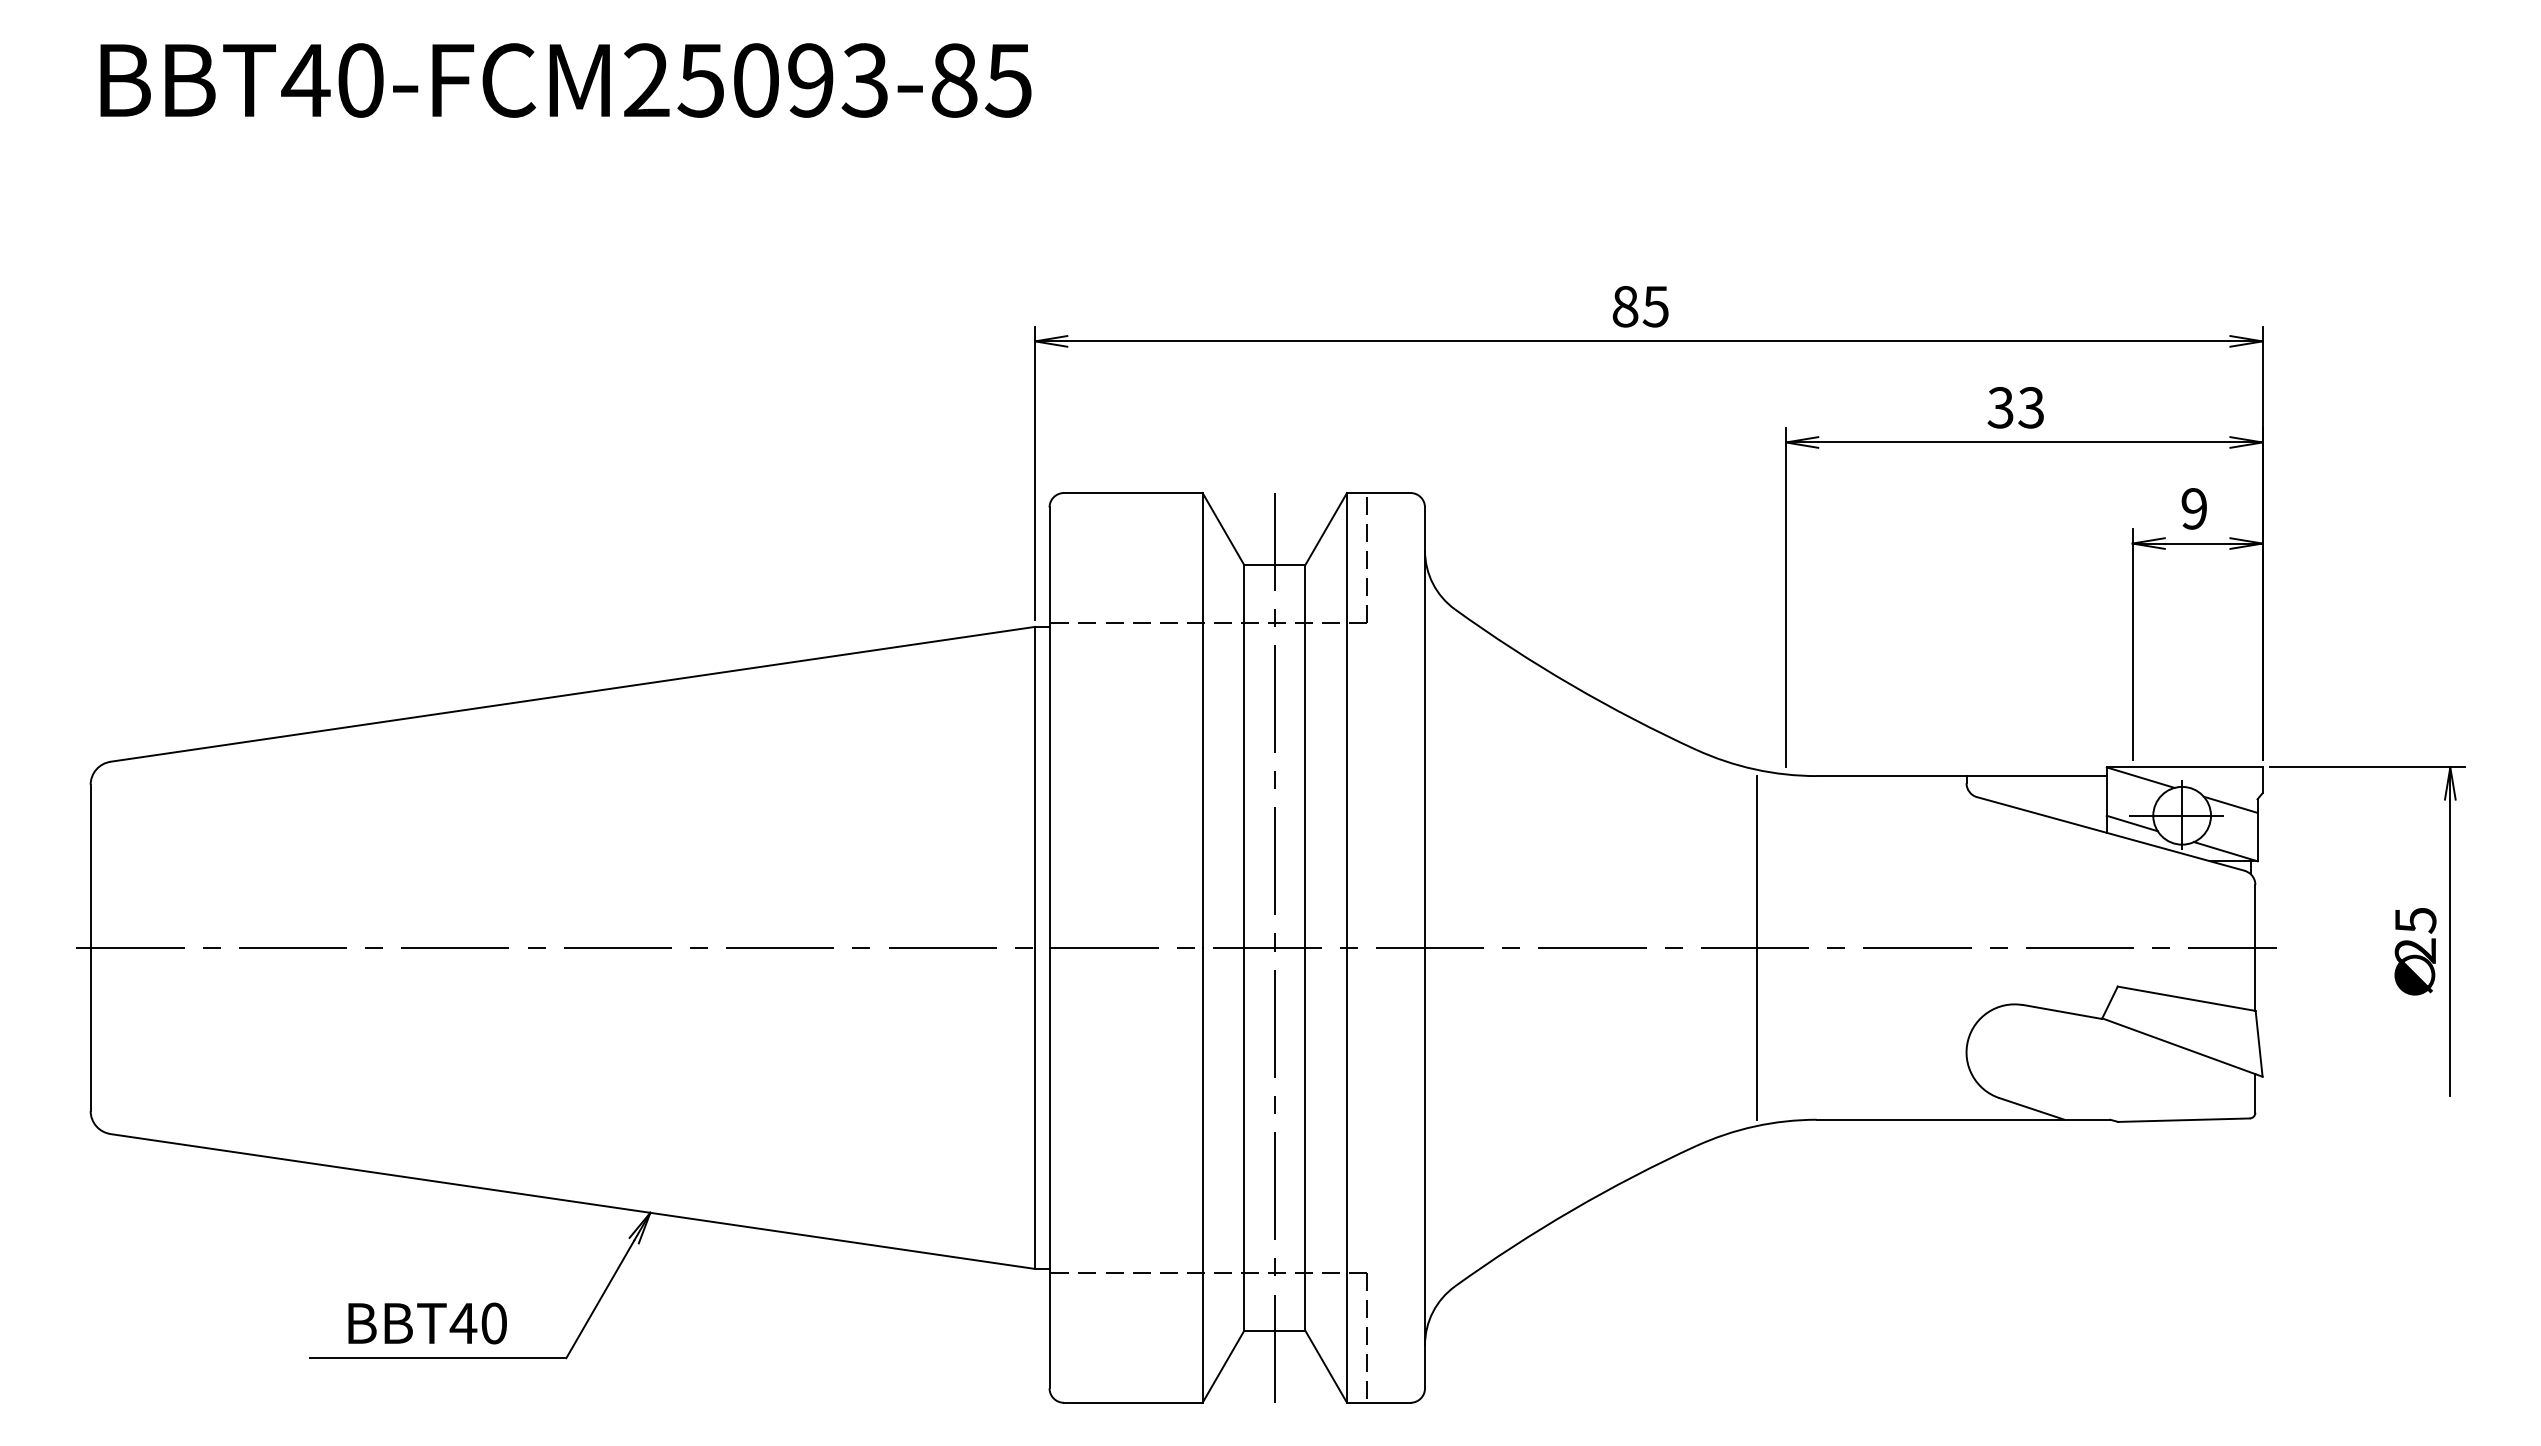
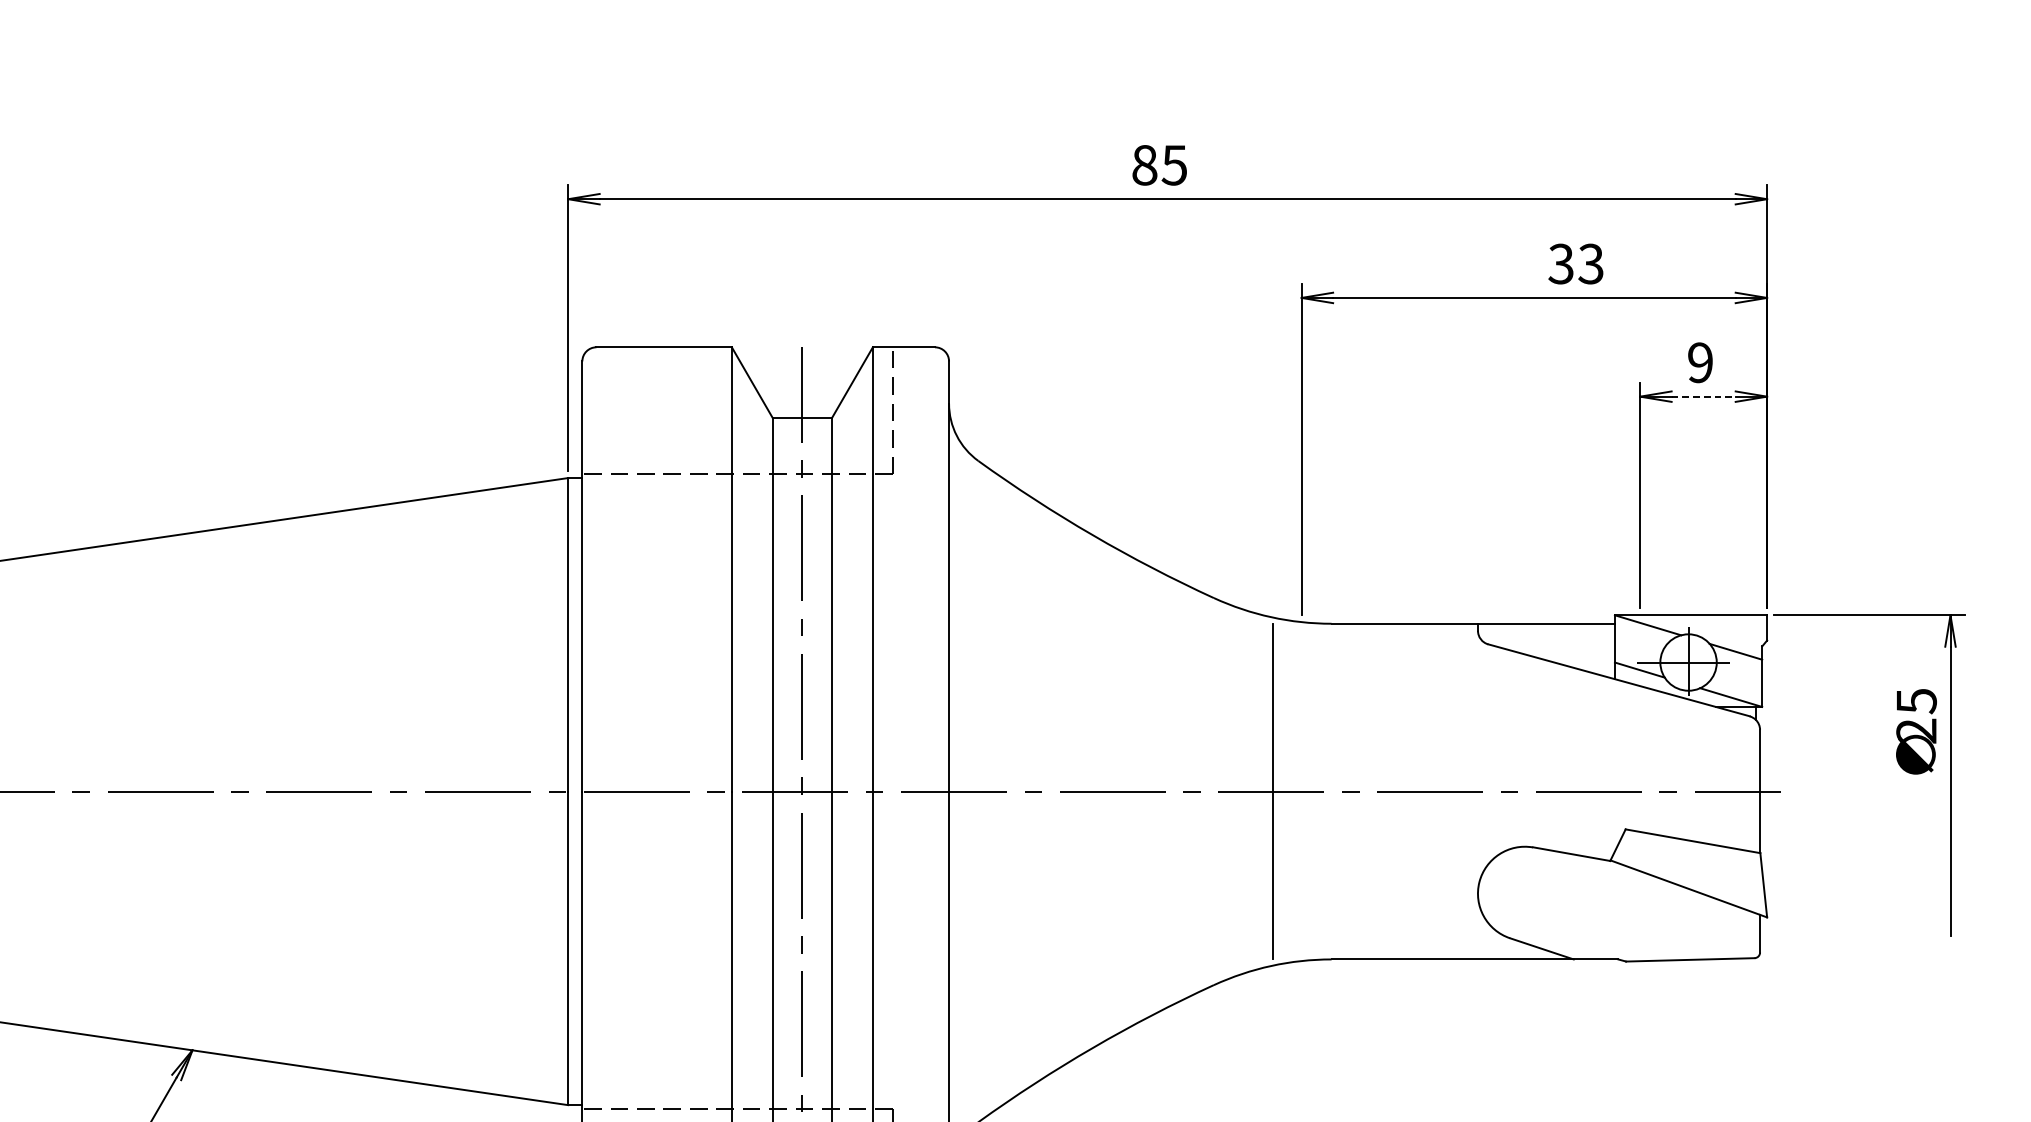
text: (2015, 407) -> (1575, 263), moved
line: (2197, 543) -> (1703, 396), solid -> dashed
text: (2415, 951) -> (1916, 731), moved

